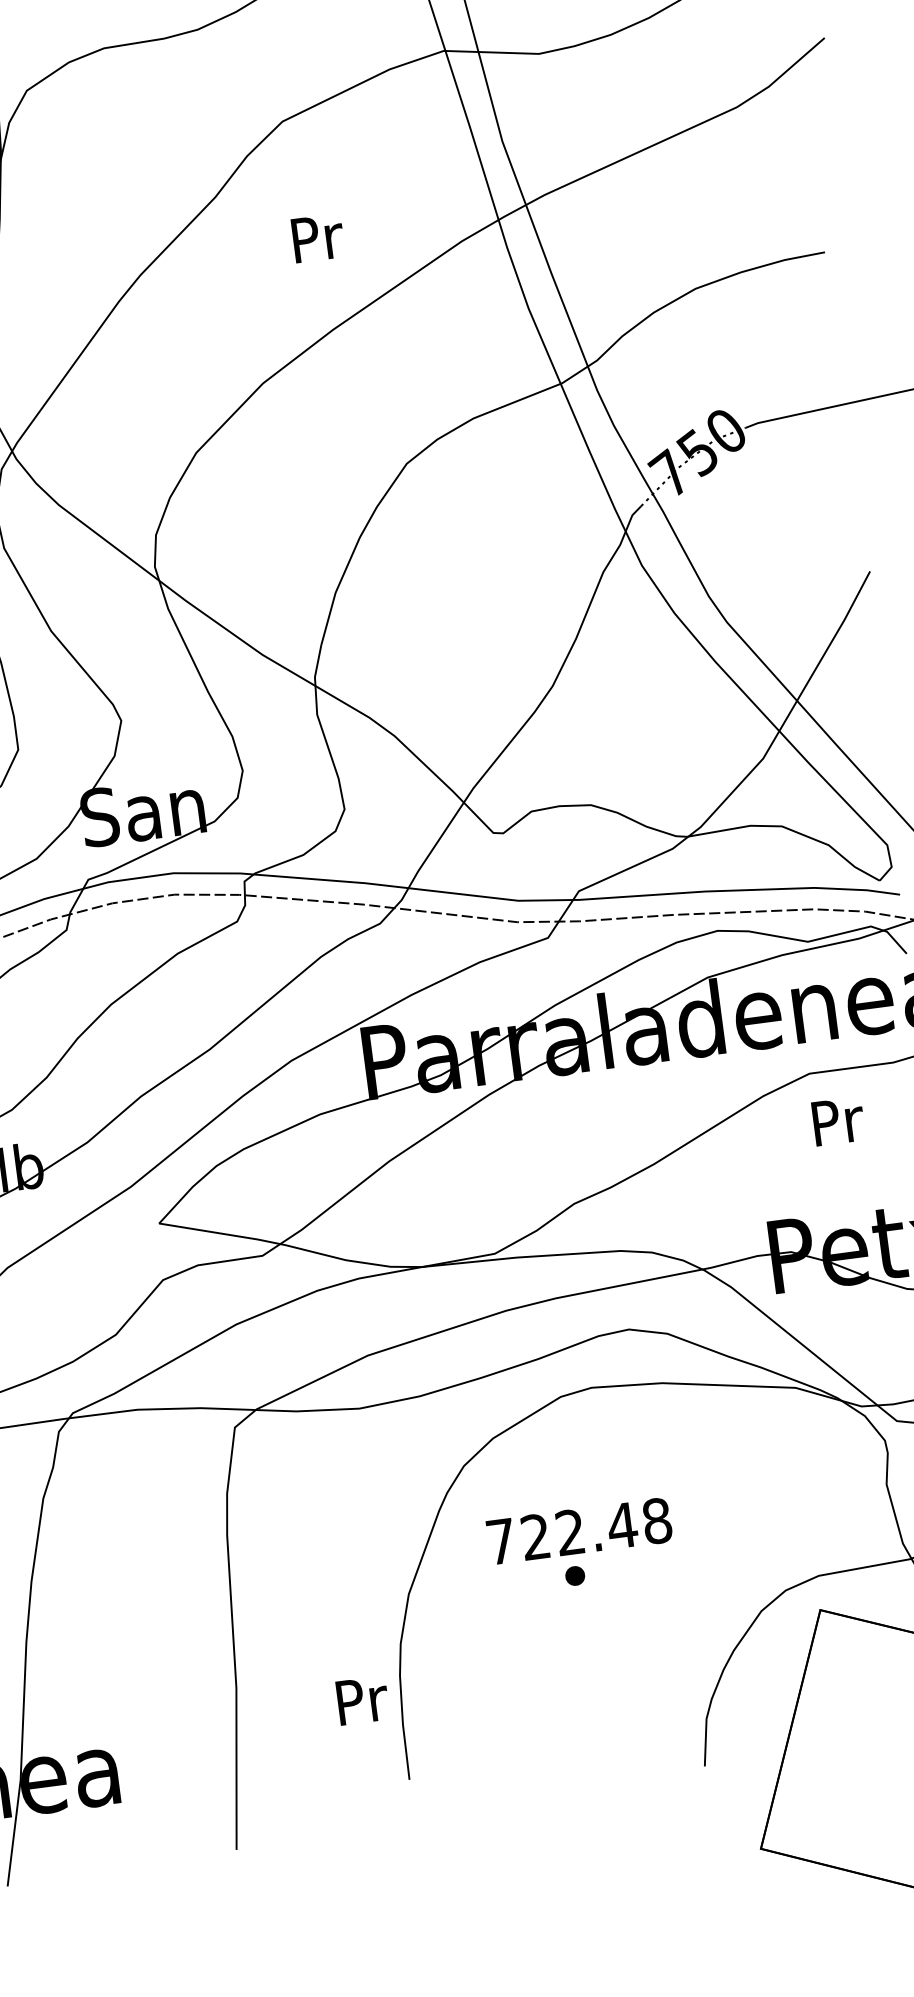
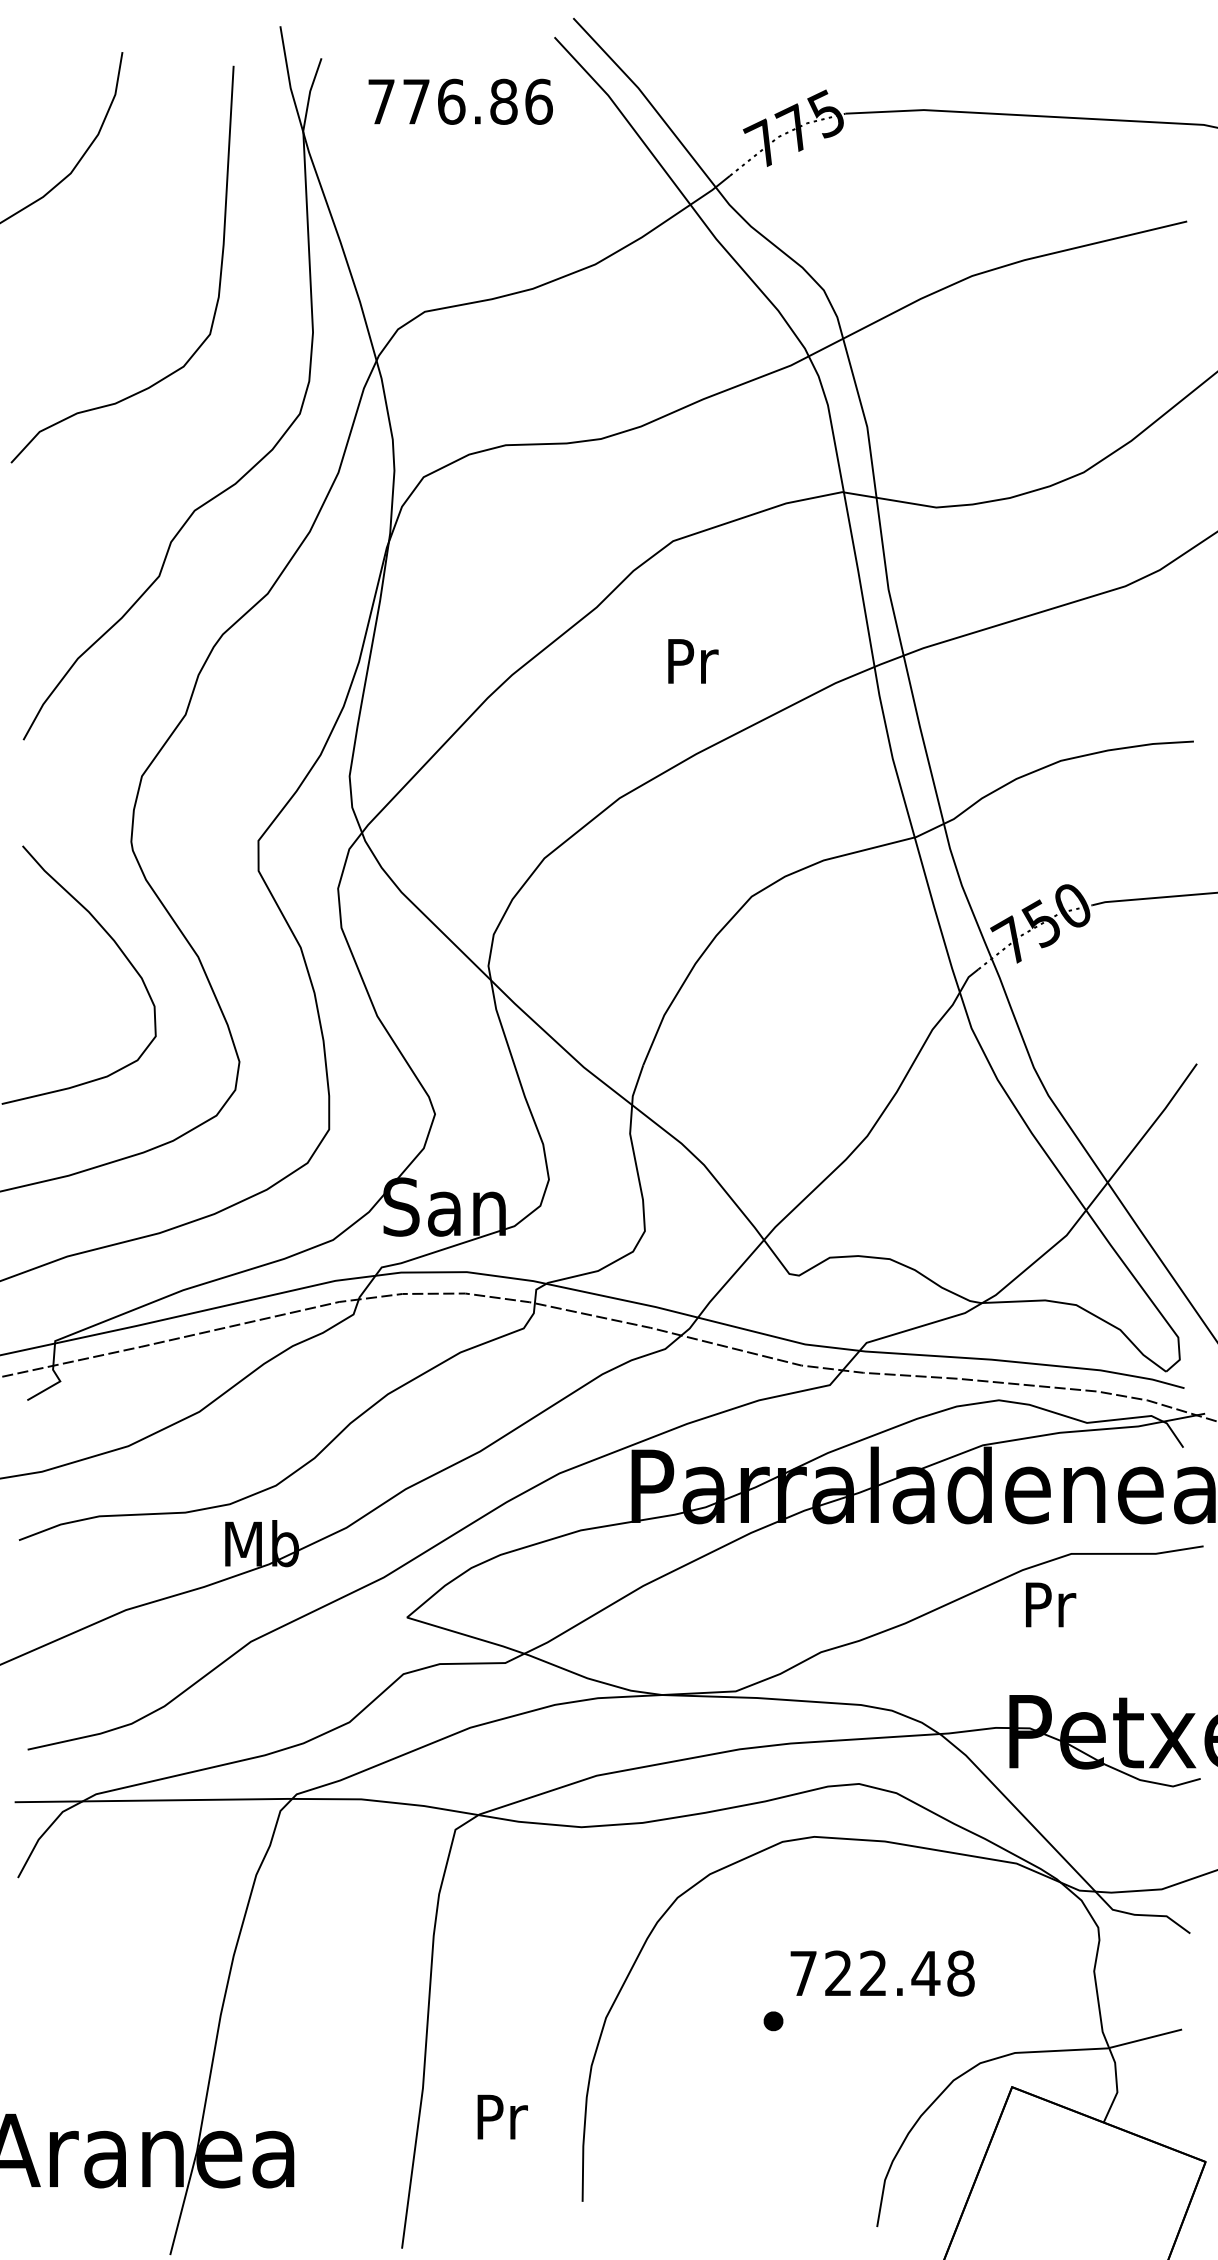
text: (839, 1120) -> (1051, 1604), moved
text: (579, 1531) -> (882, 1973), moved
text: (362, 1699) -> (502, 2116), moved

